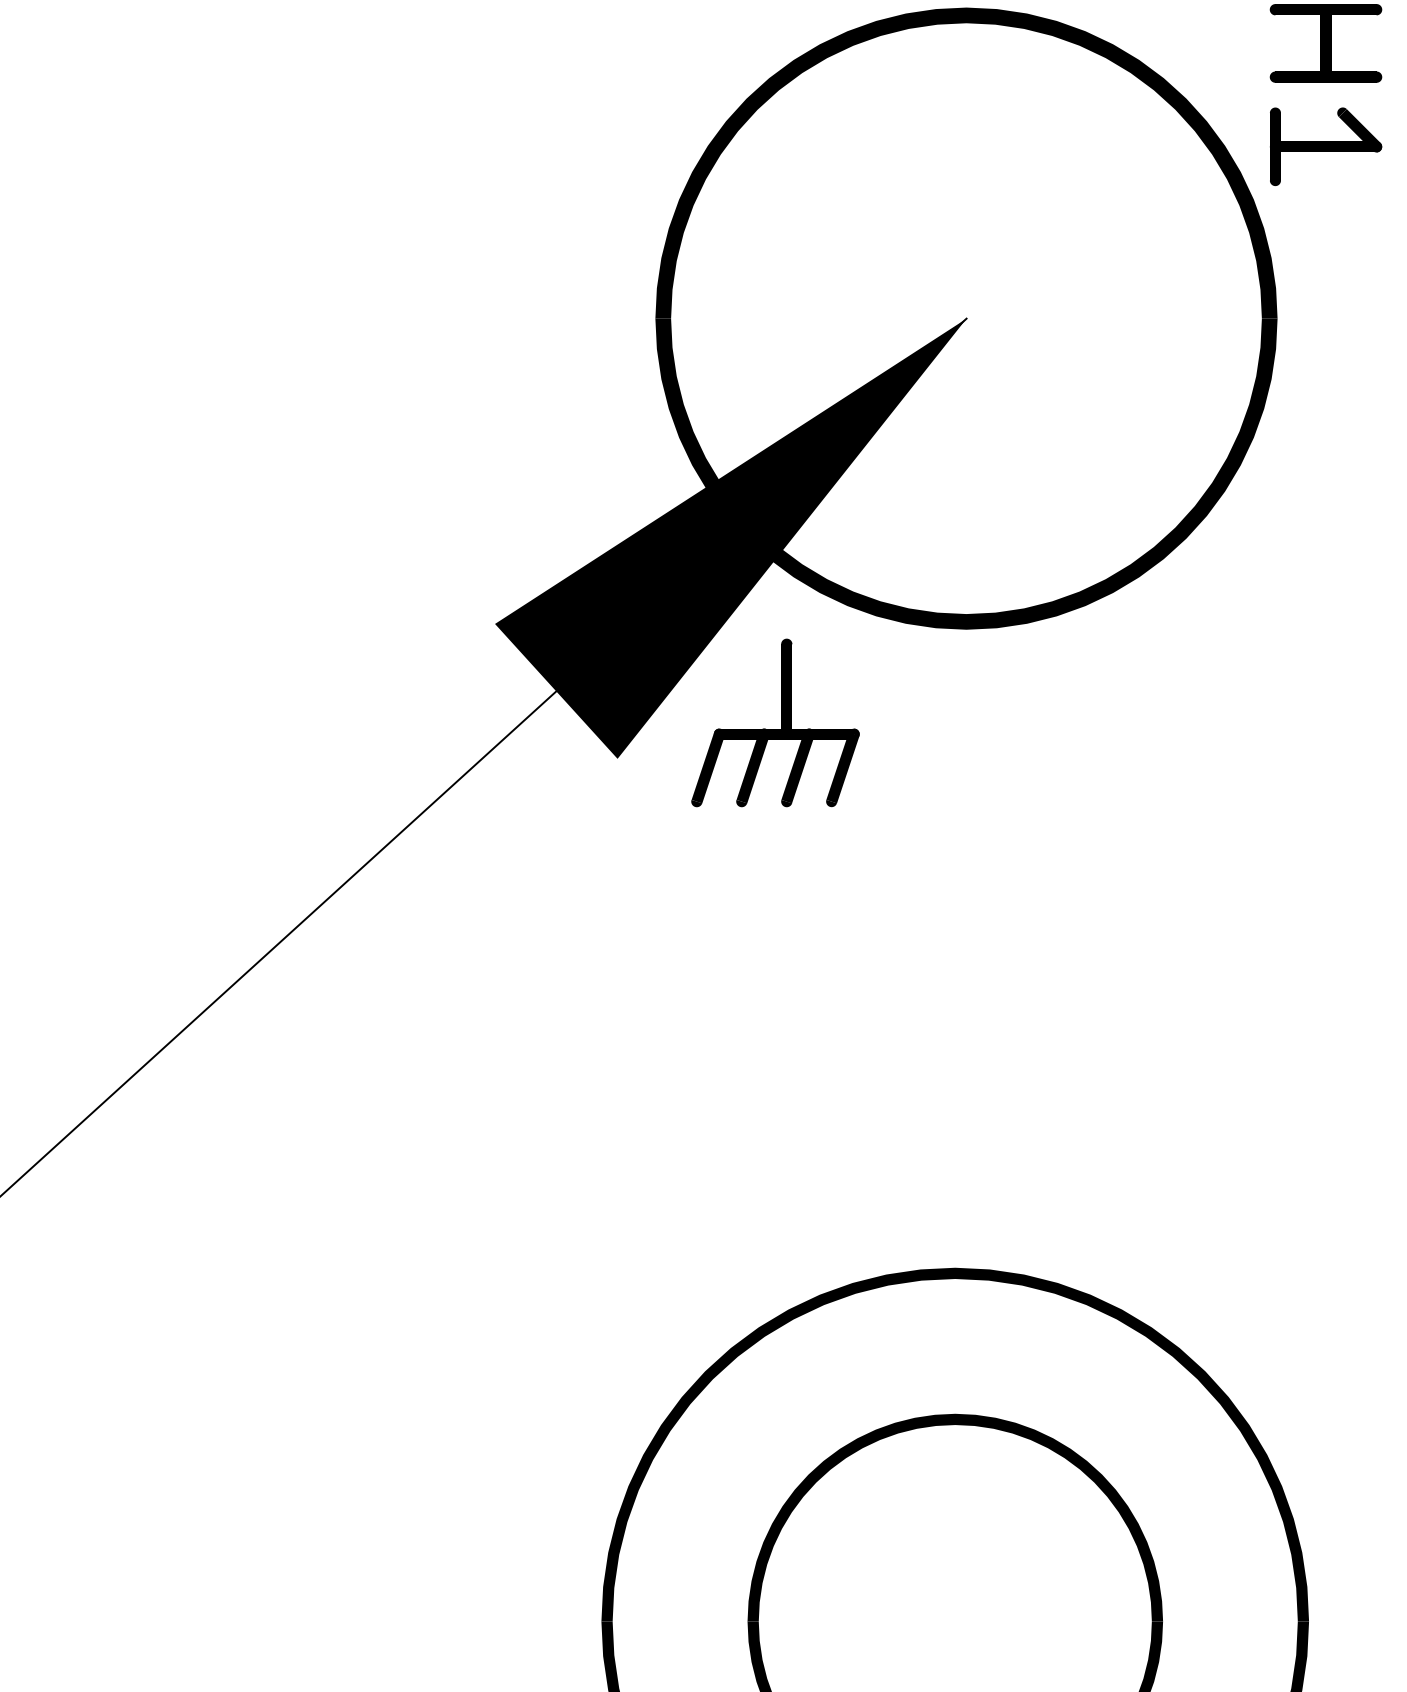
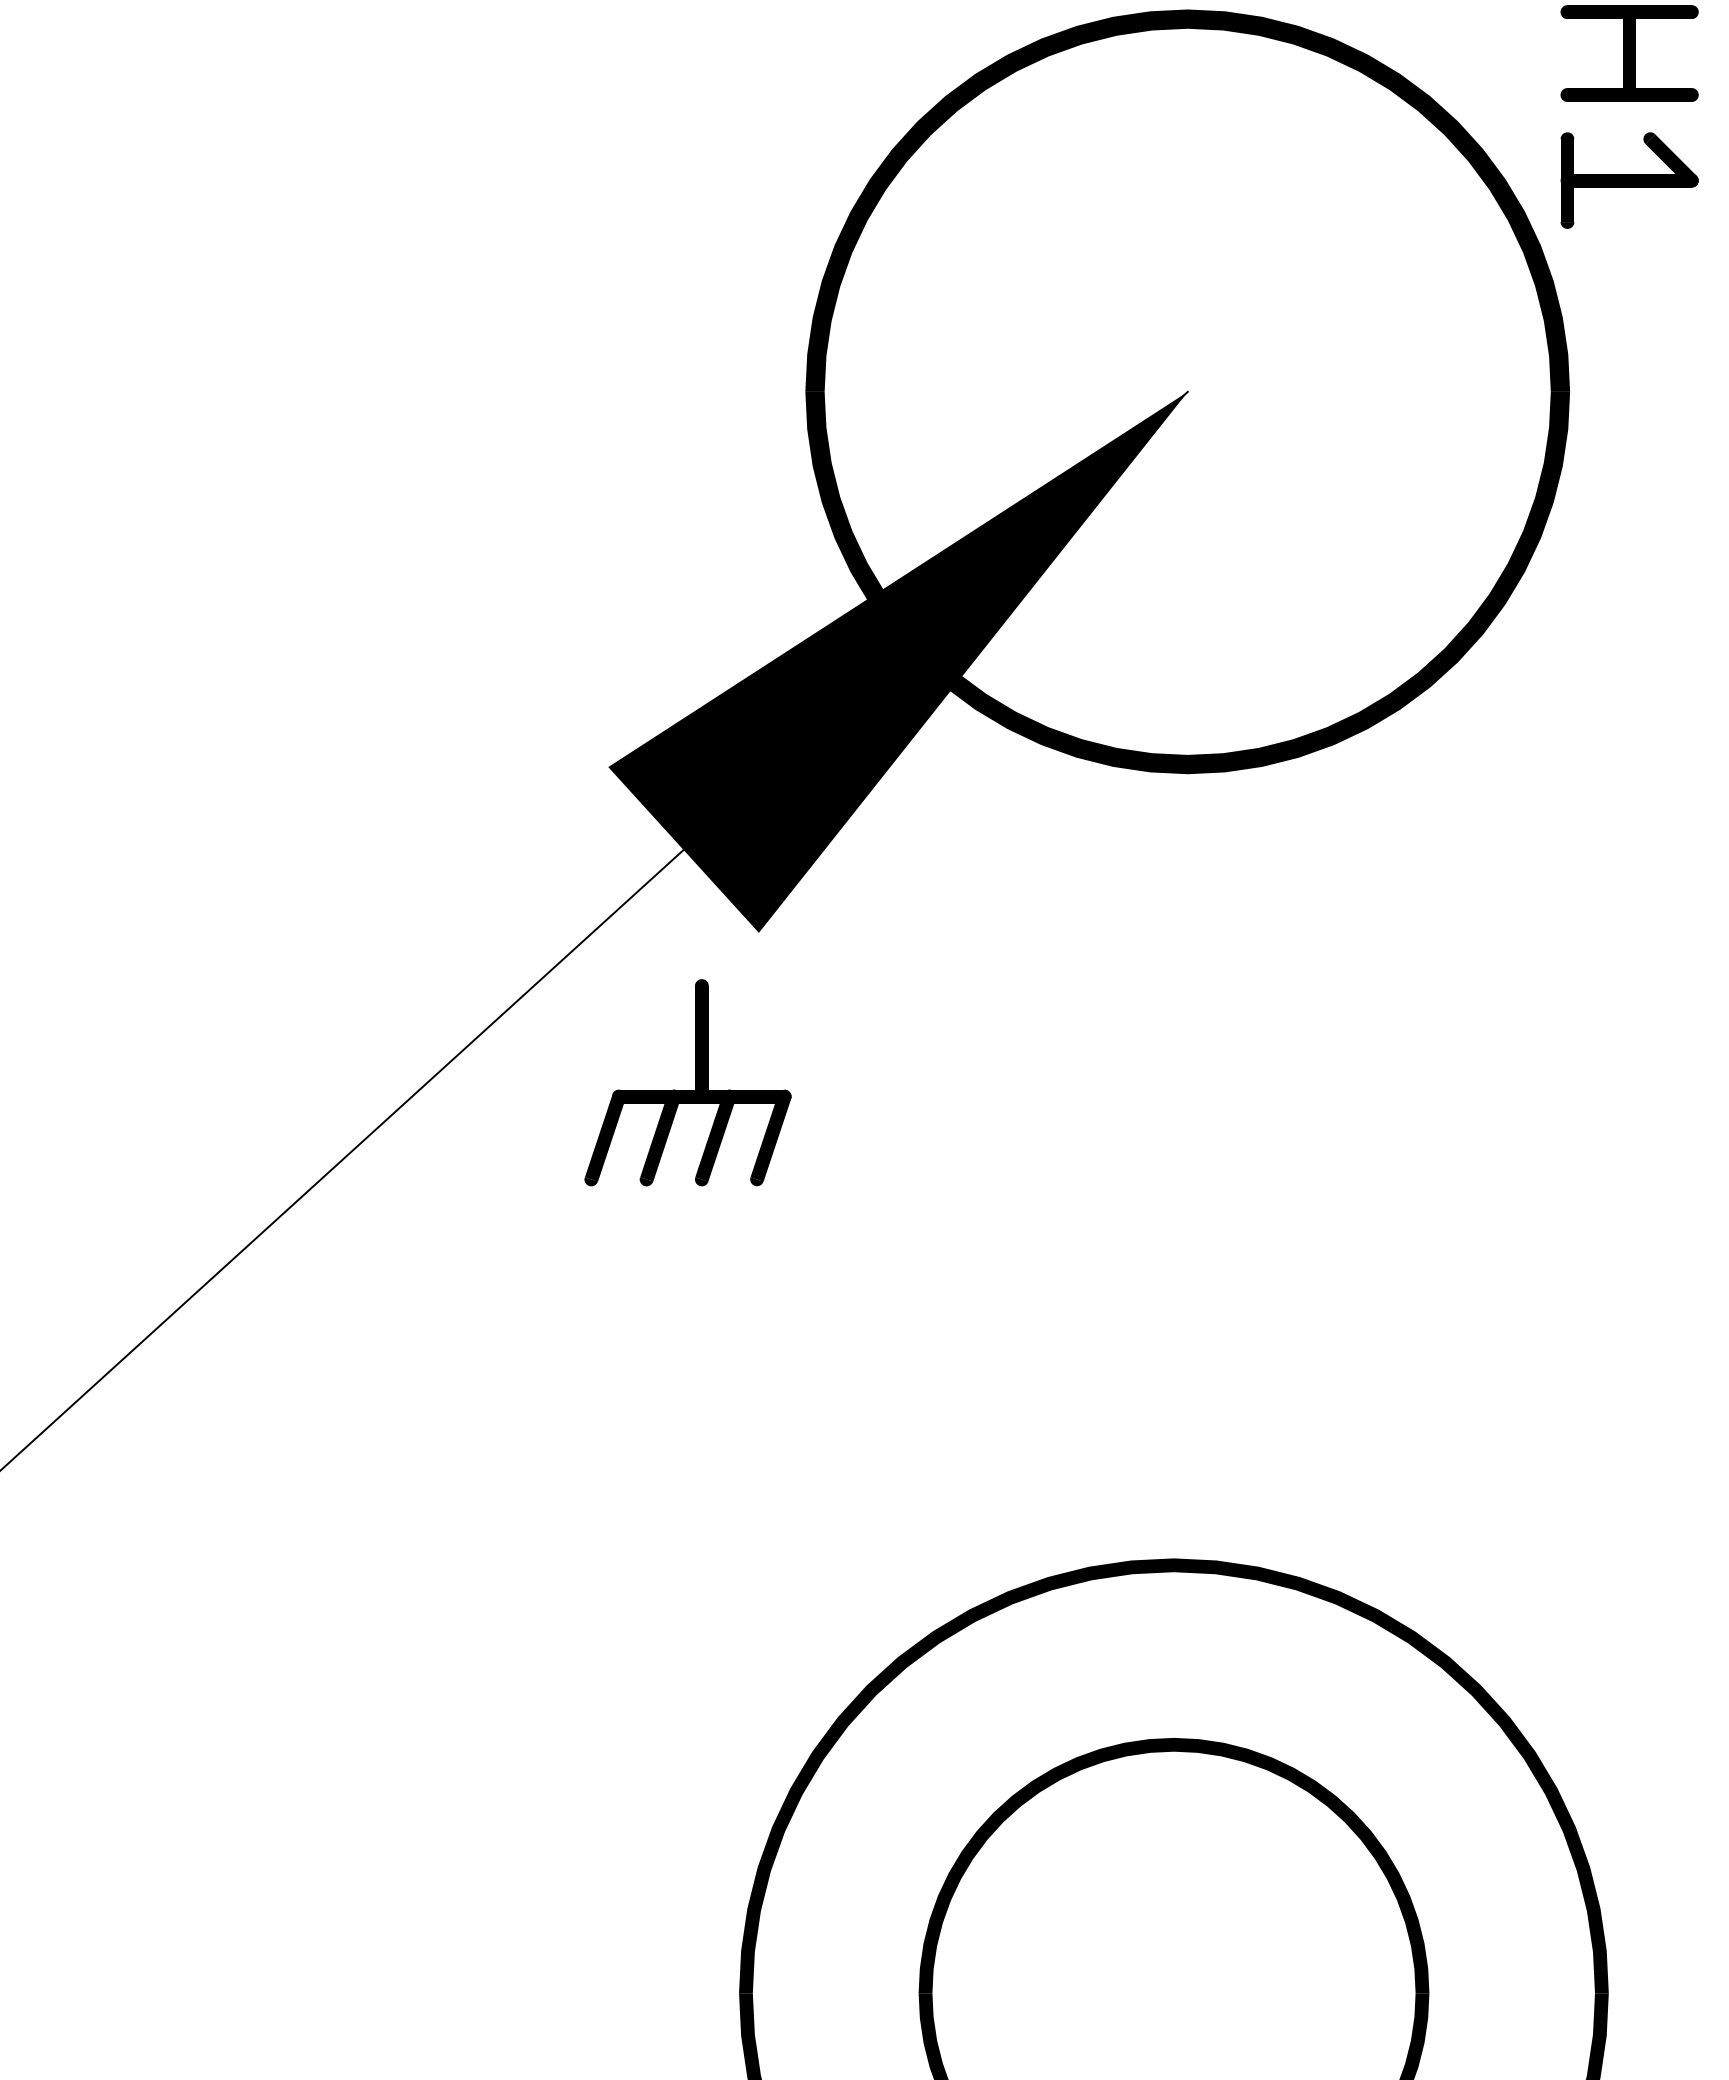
part: (781, 722) -> (695, 1082), moved

